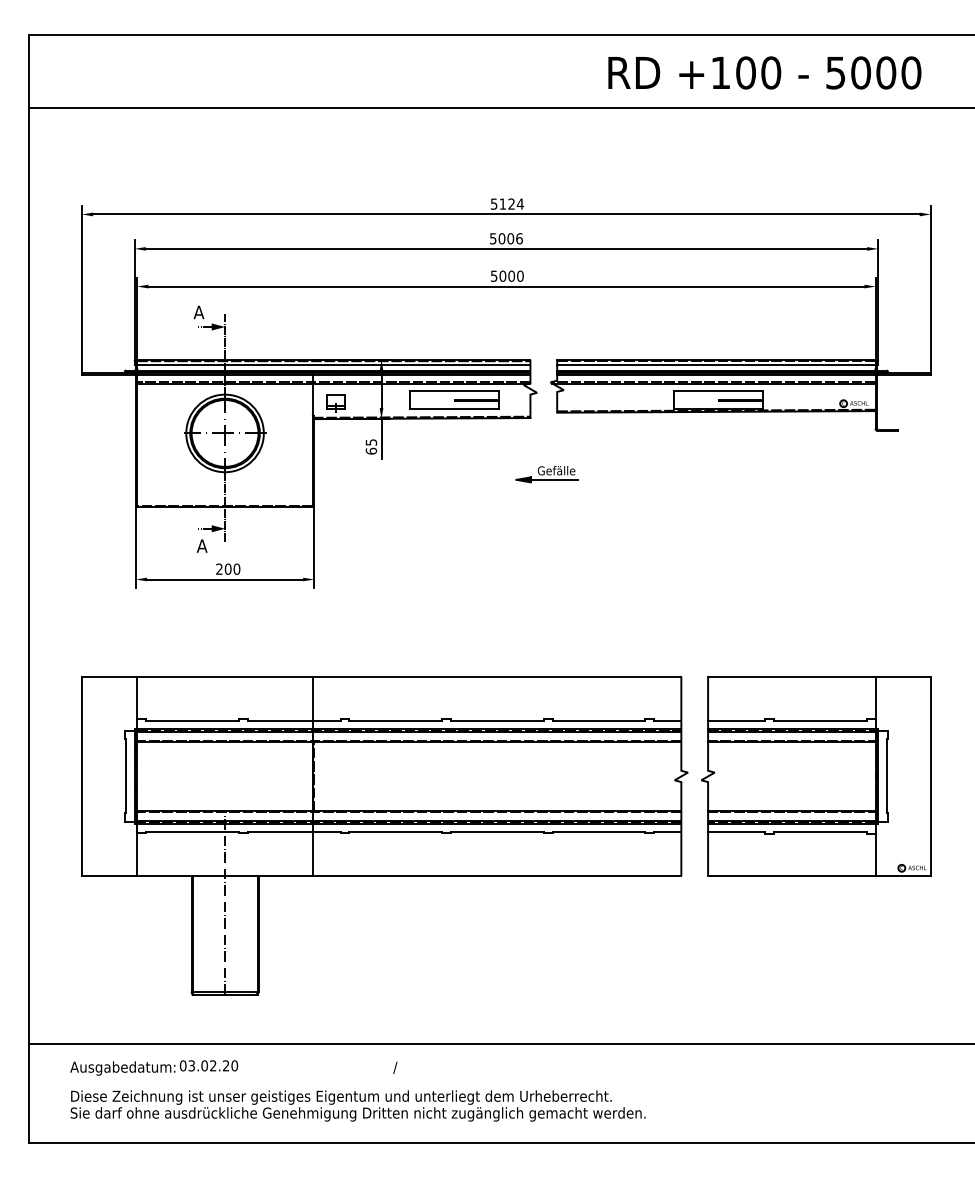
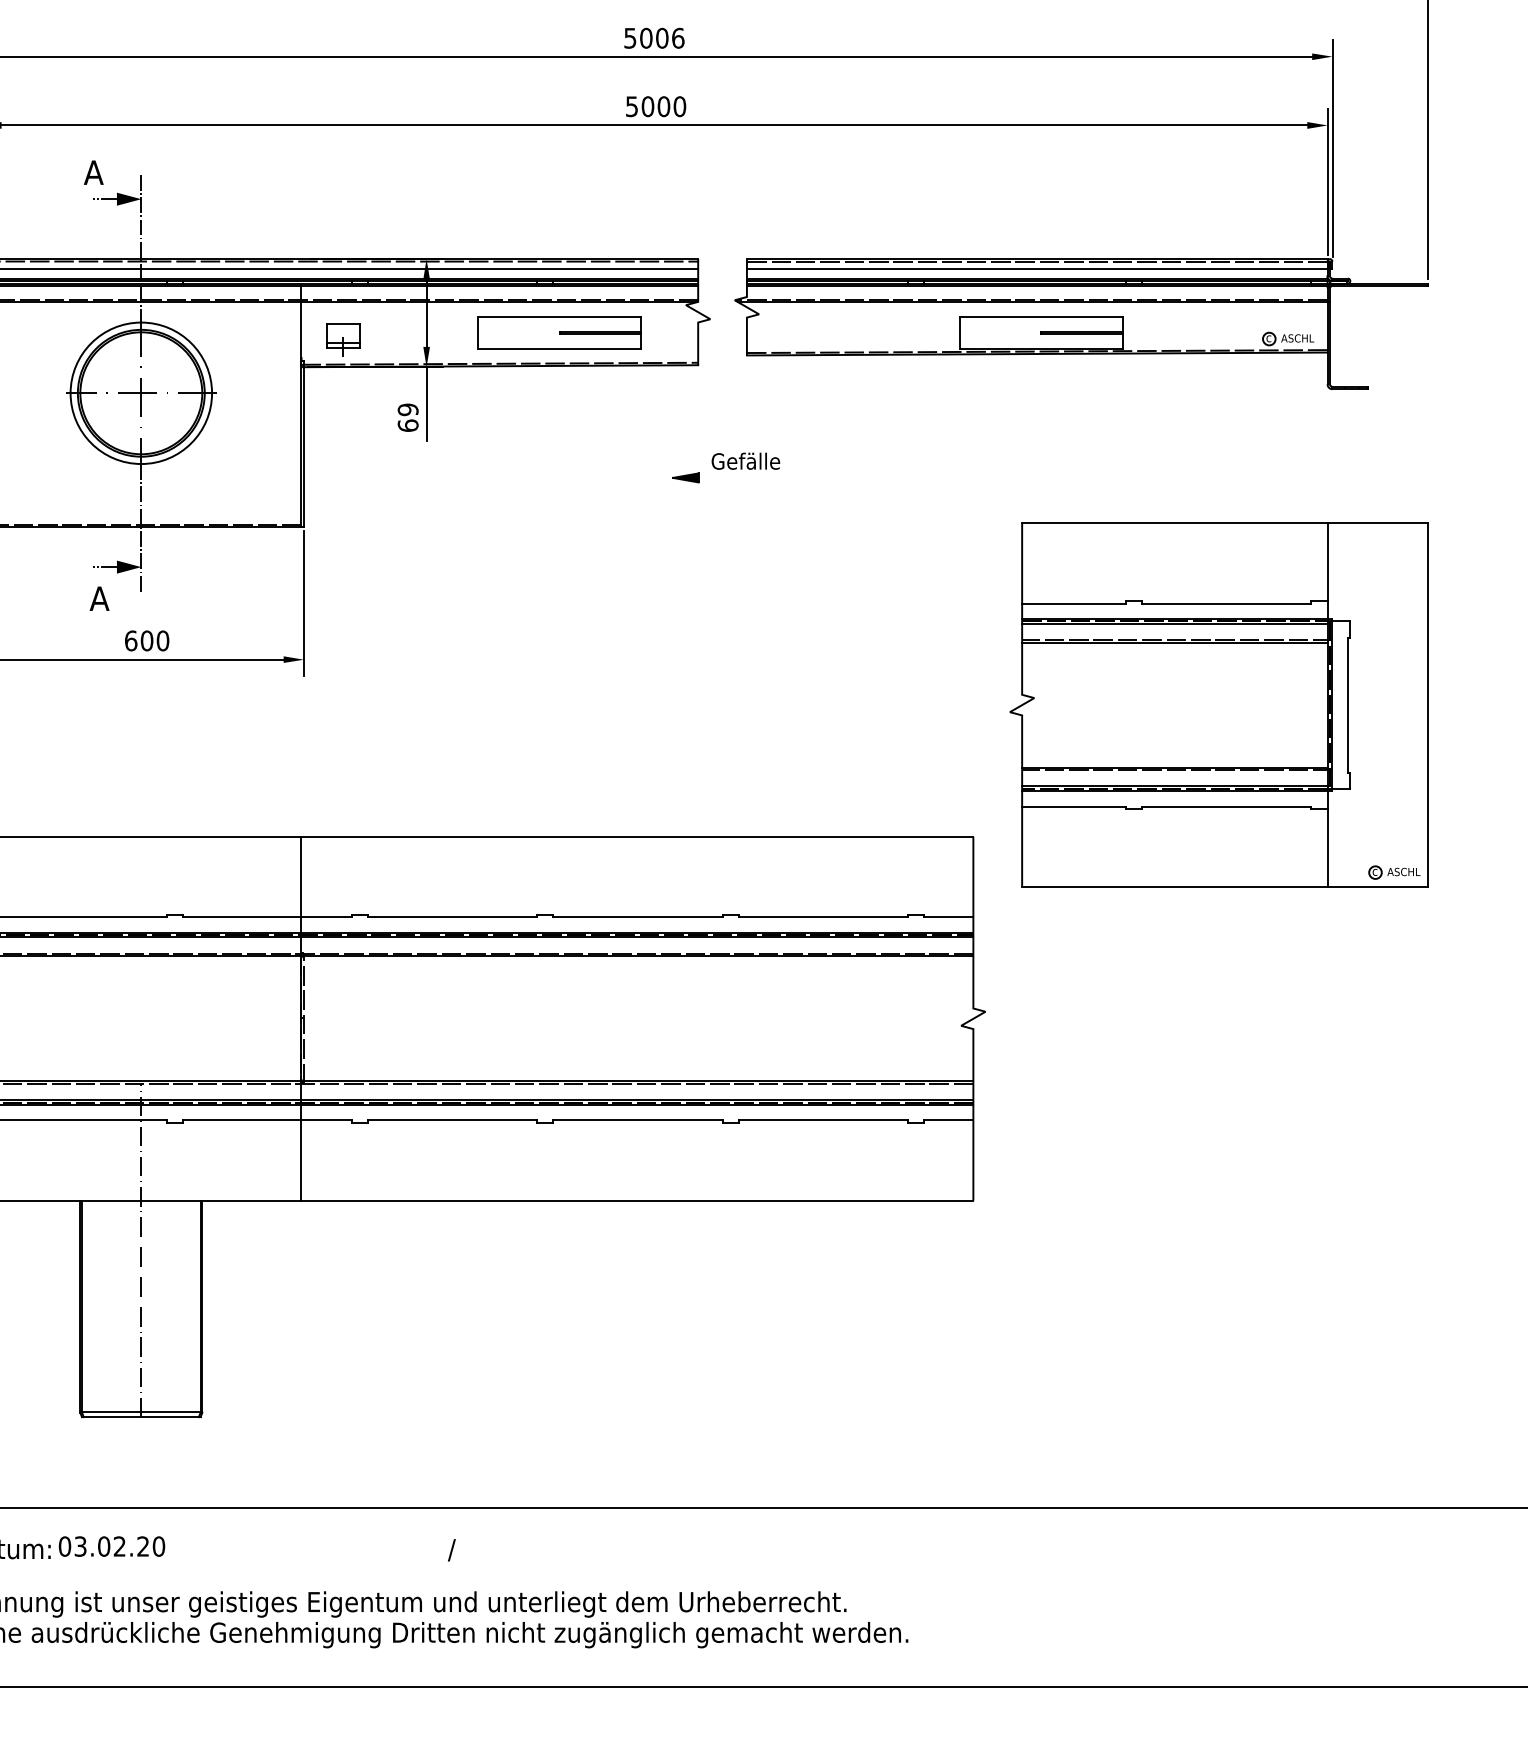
text: (370, 442) -> (406, 409), 65 -> 69
line: (553, 479) -> (740, 477), removed
text: (219, 568) -> (131, 639), 200 -> 600
part: (816, 776) -> (1219, 705), moved

